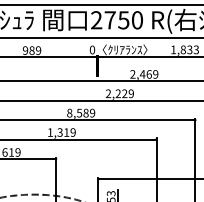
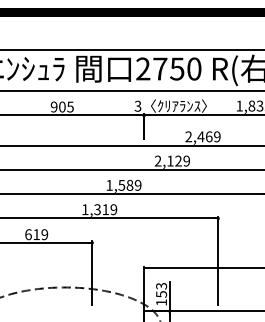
text: (35, 50) -> (66, 106), 989 -> 905
text: (92, 50) -> (137, 106), 0 -> 3
text: (118, 93) -> (170, 160), 2,229 -> 2,129
text: (69, 112) -> (109, 184), 8,589 -> 1,589

